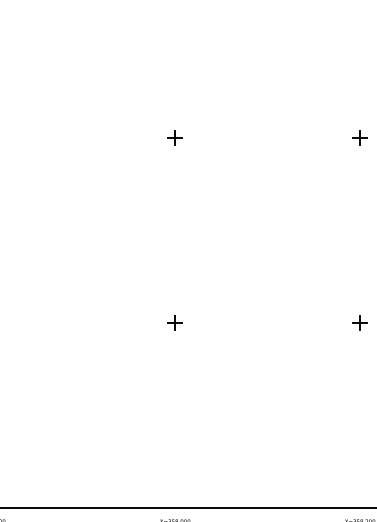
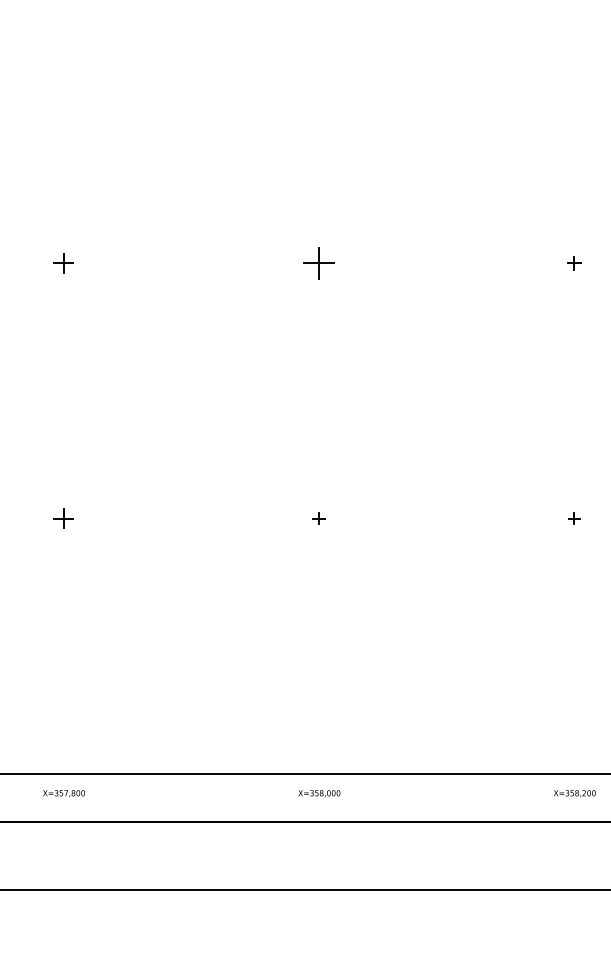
part: (174, 138) -> (318, 263), size x1.6
part: (359, 138) -> (574, 263), size x0.7
part: (174, 322) -> (318, 518), size x0.6
part: (359, 322) -> (574, 518), size x0.6

